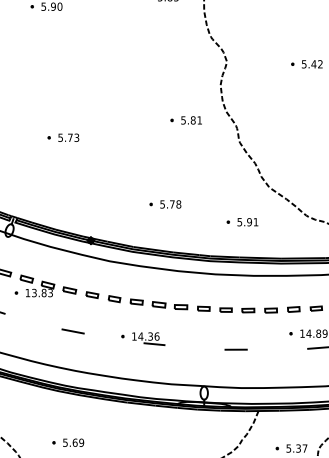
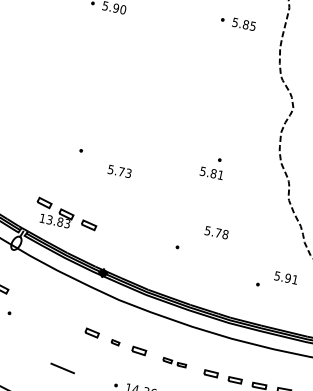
text: (191, 120) -> (211, 173), moved
text: (68, 137) -> (119, 171), moved
text: (170, 204) -> (216, 232), moved
text: (247, 222) -> (285, 278), moved
part: (48, 285) -> (66, 214), moved
part: (114, 299) -> (115, 342), size x0.6
part: (169, 305) -> (174, 362), size x0.6

